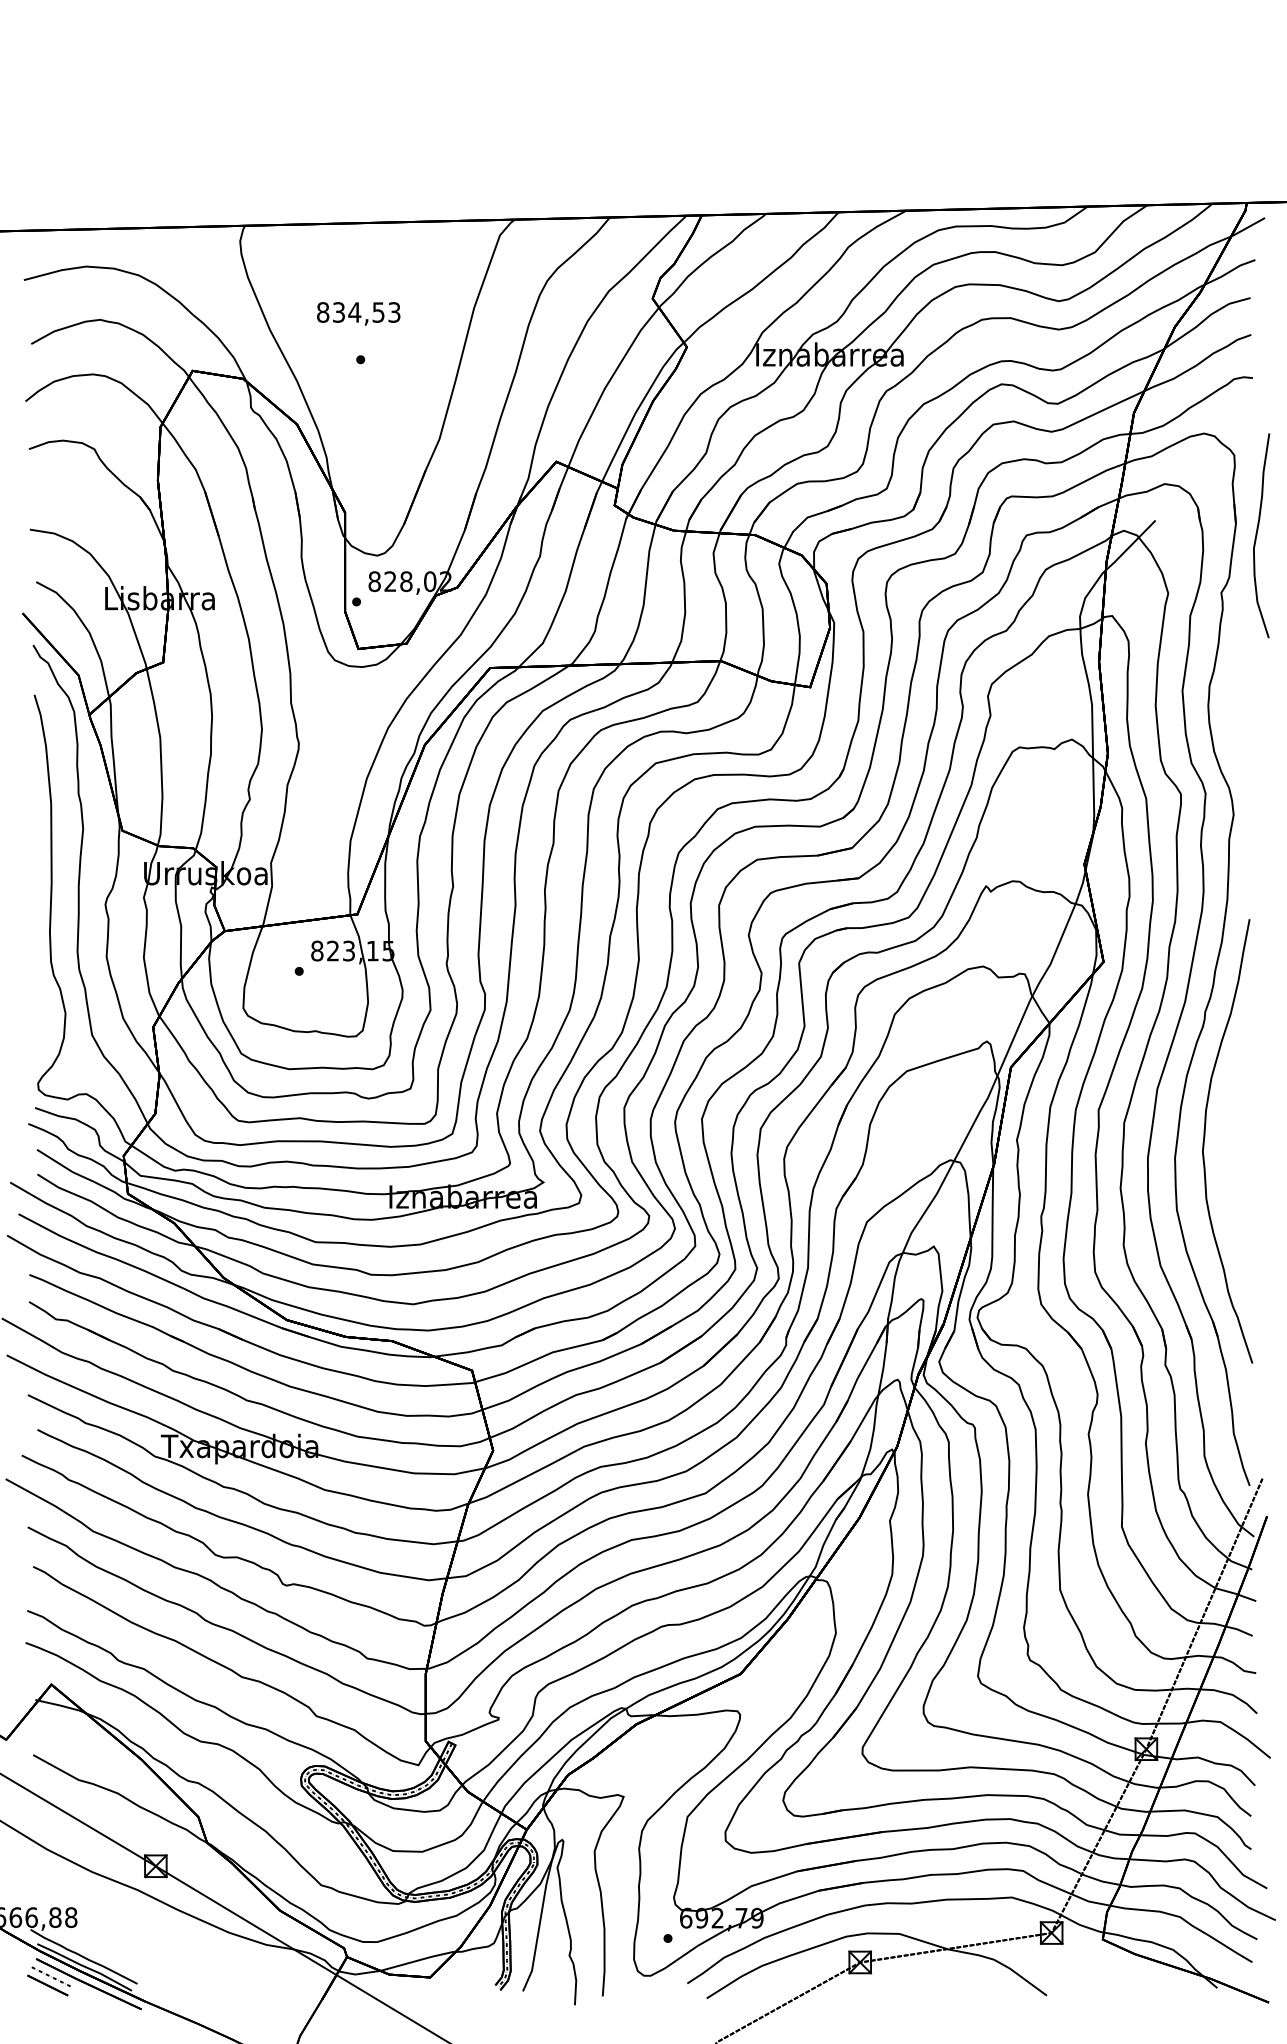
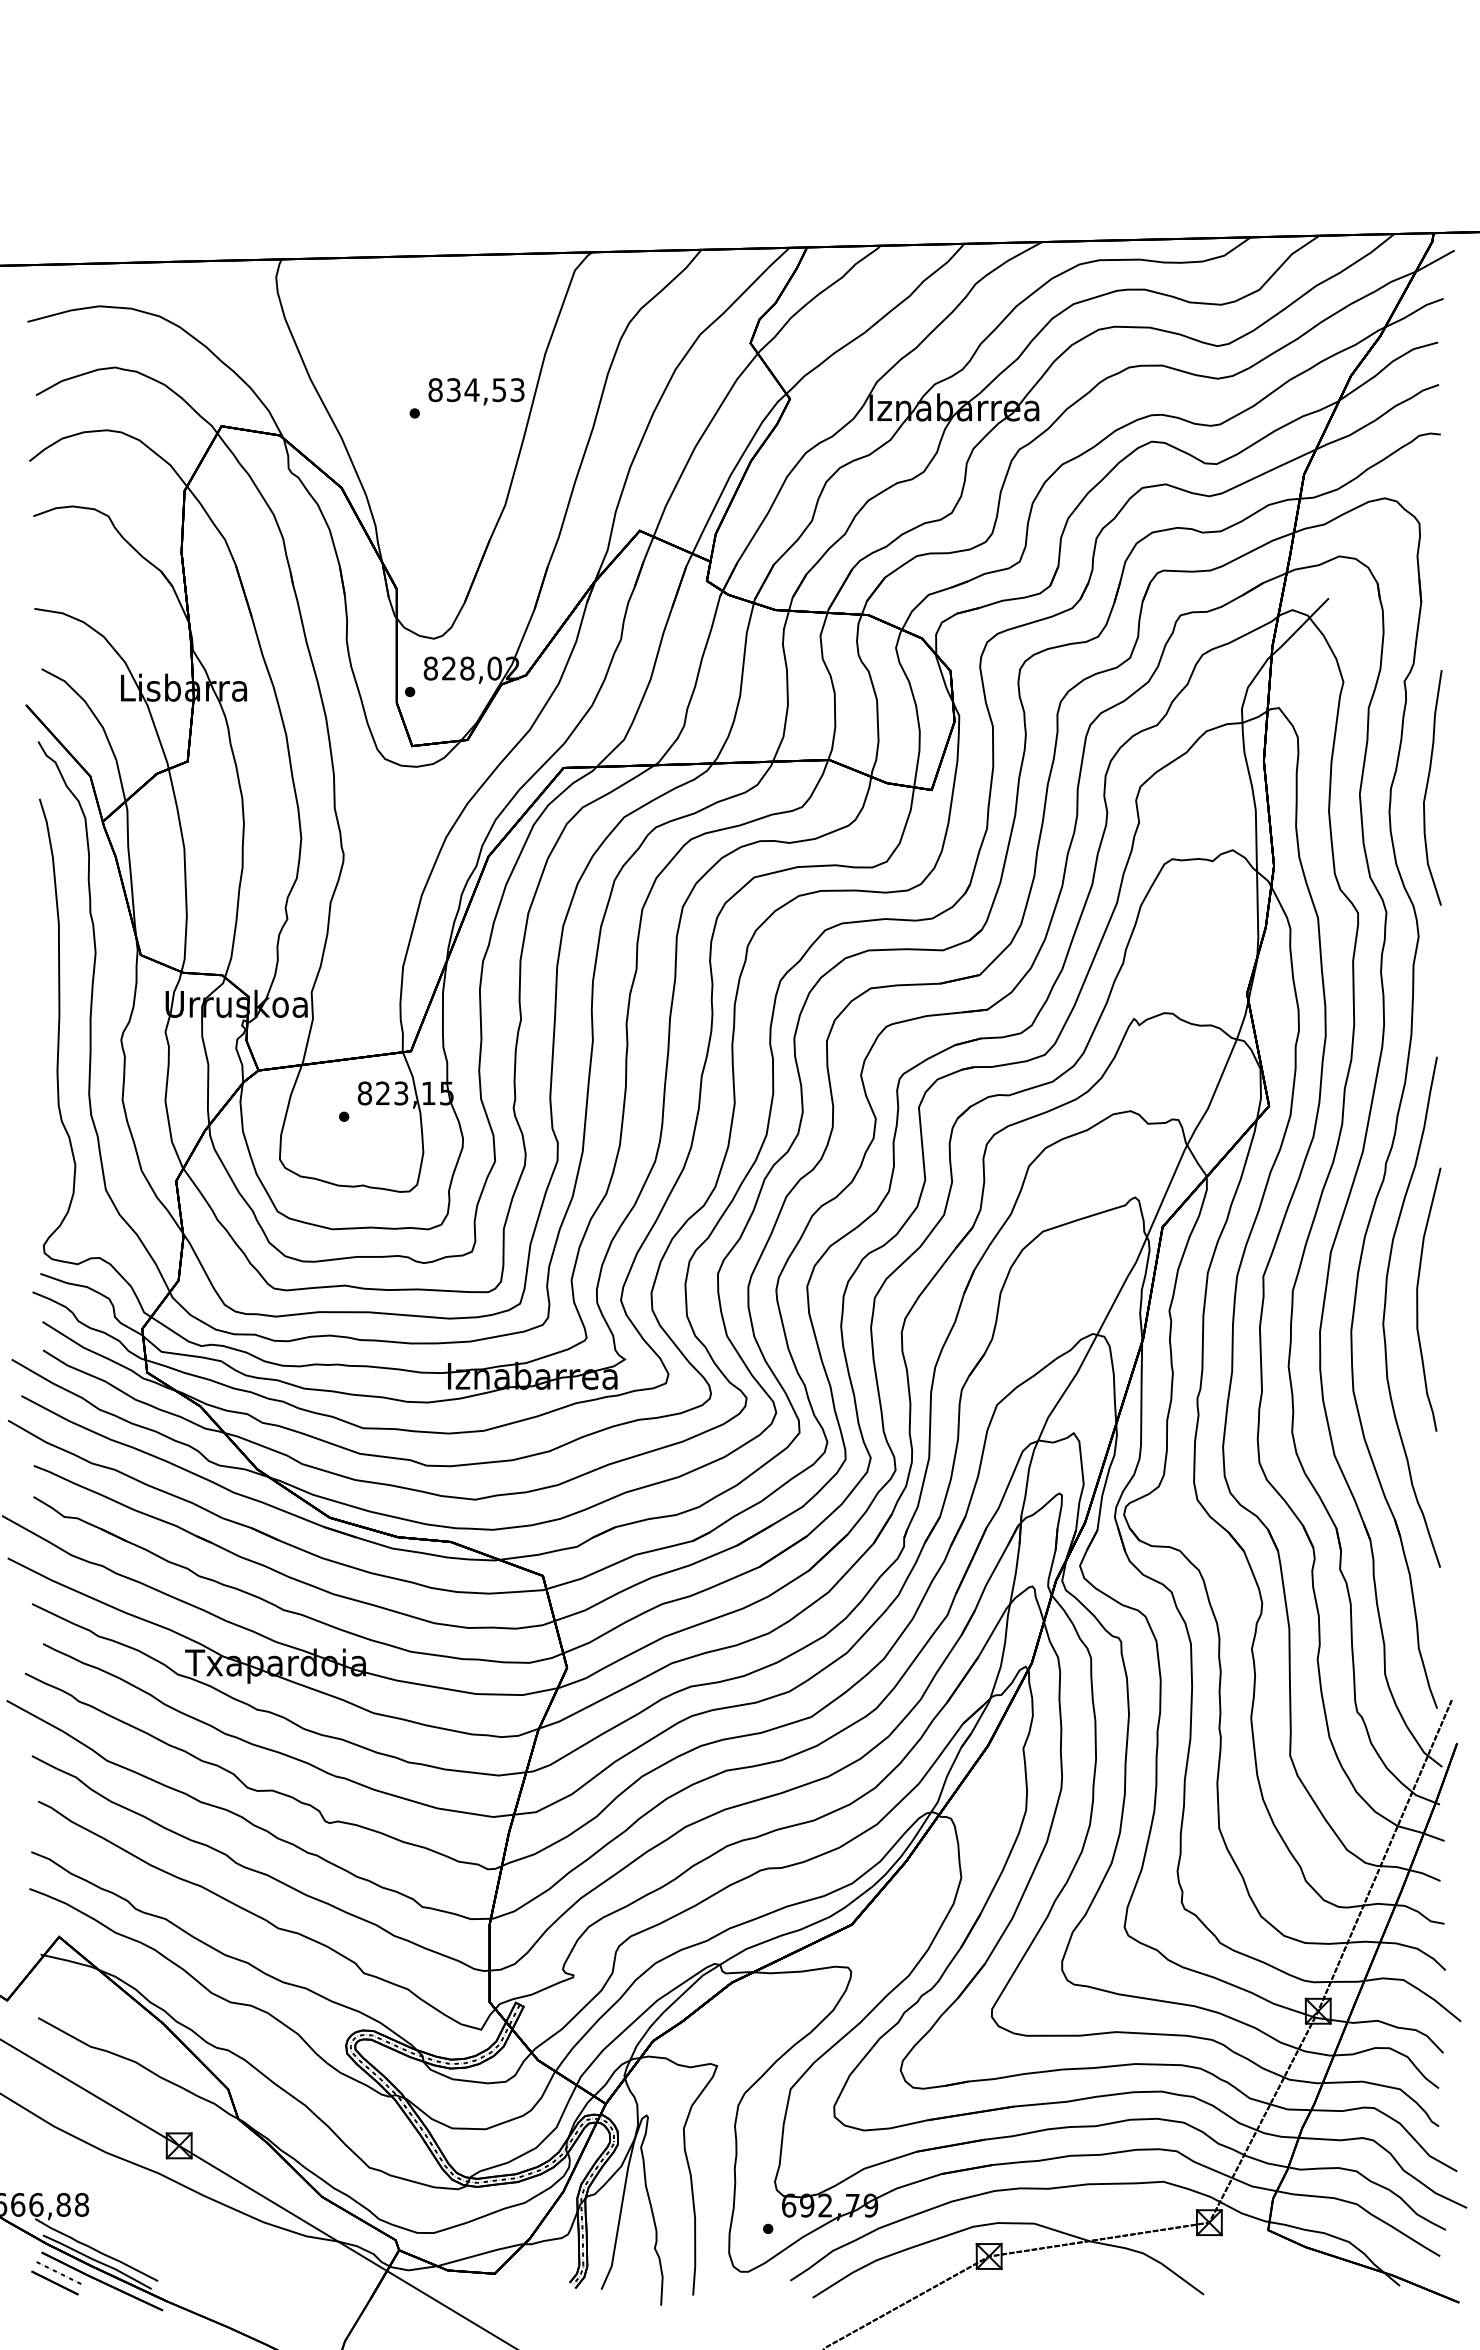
text: (358, 313) -> (476, 391), moved
curve: (1257, 532) -> (1428, 784), moved
curve: (1233, 1130) -> (1418, 1299), added

